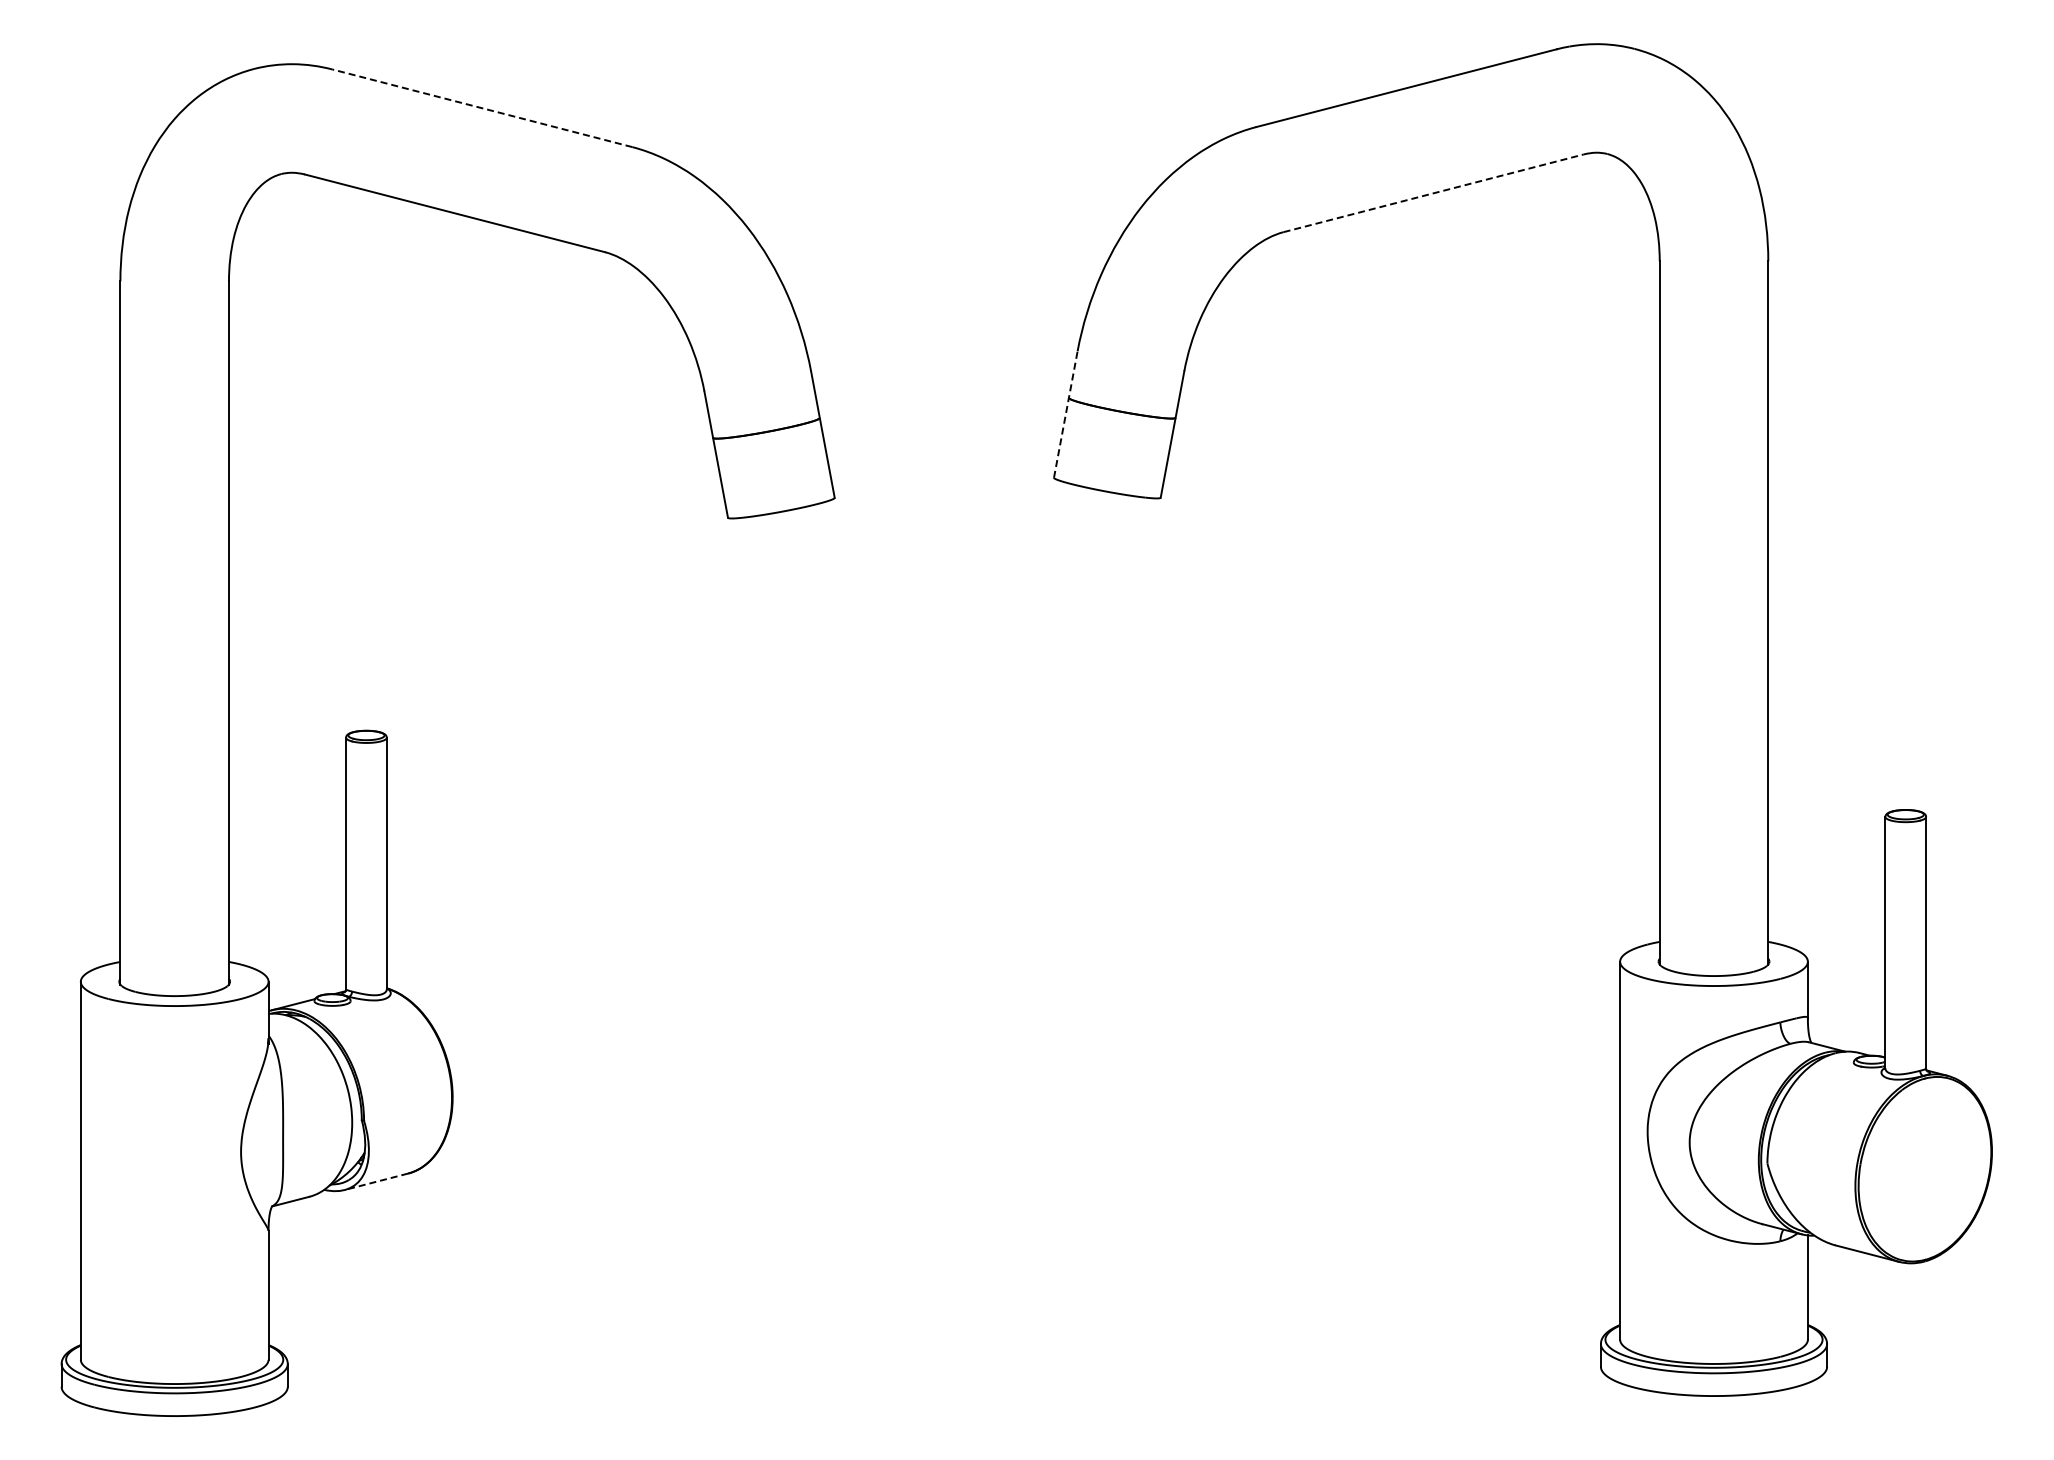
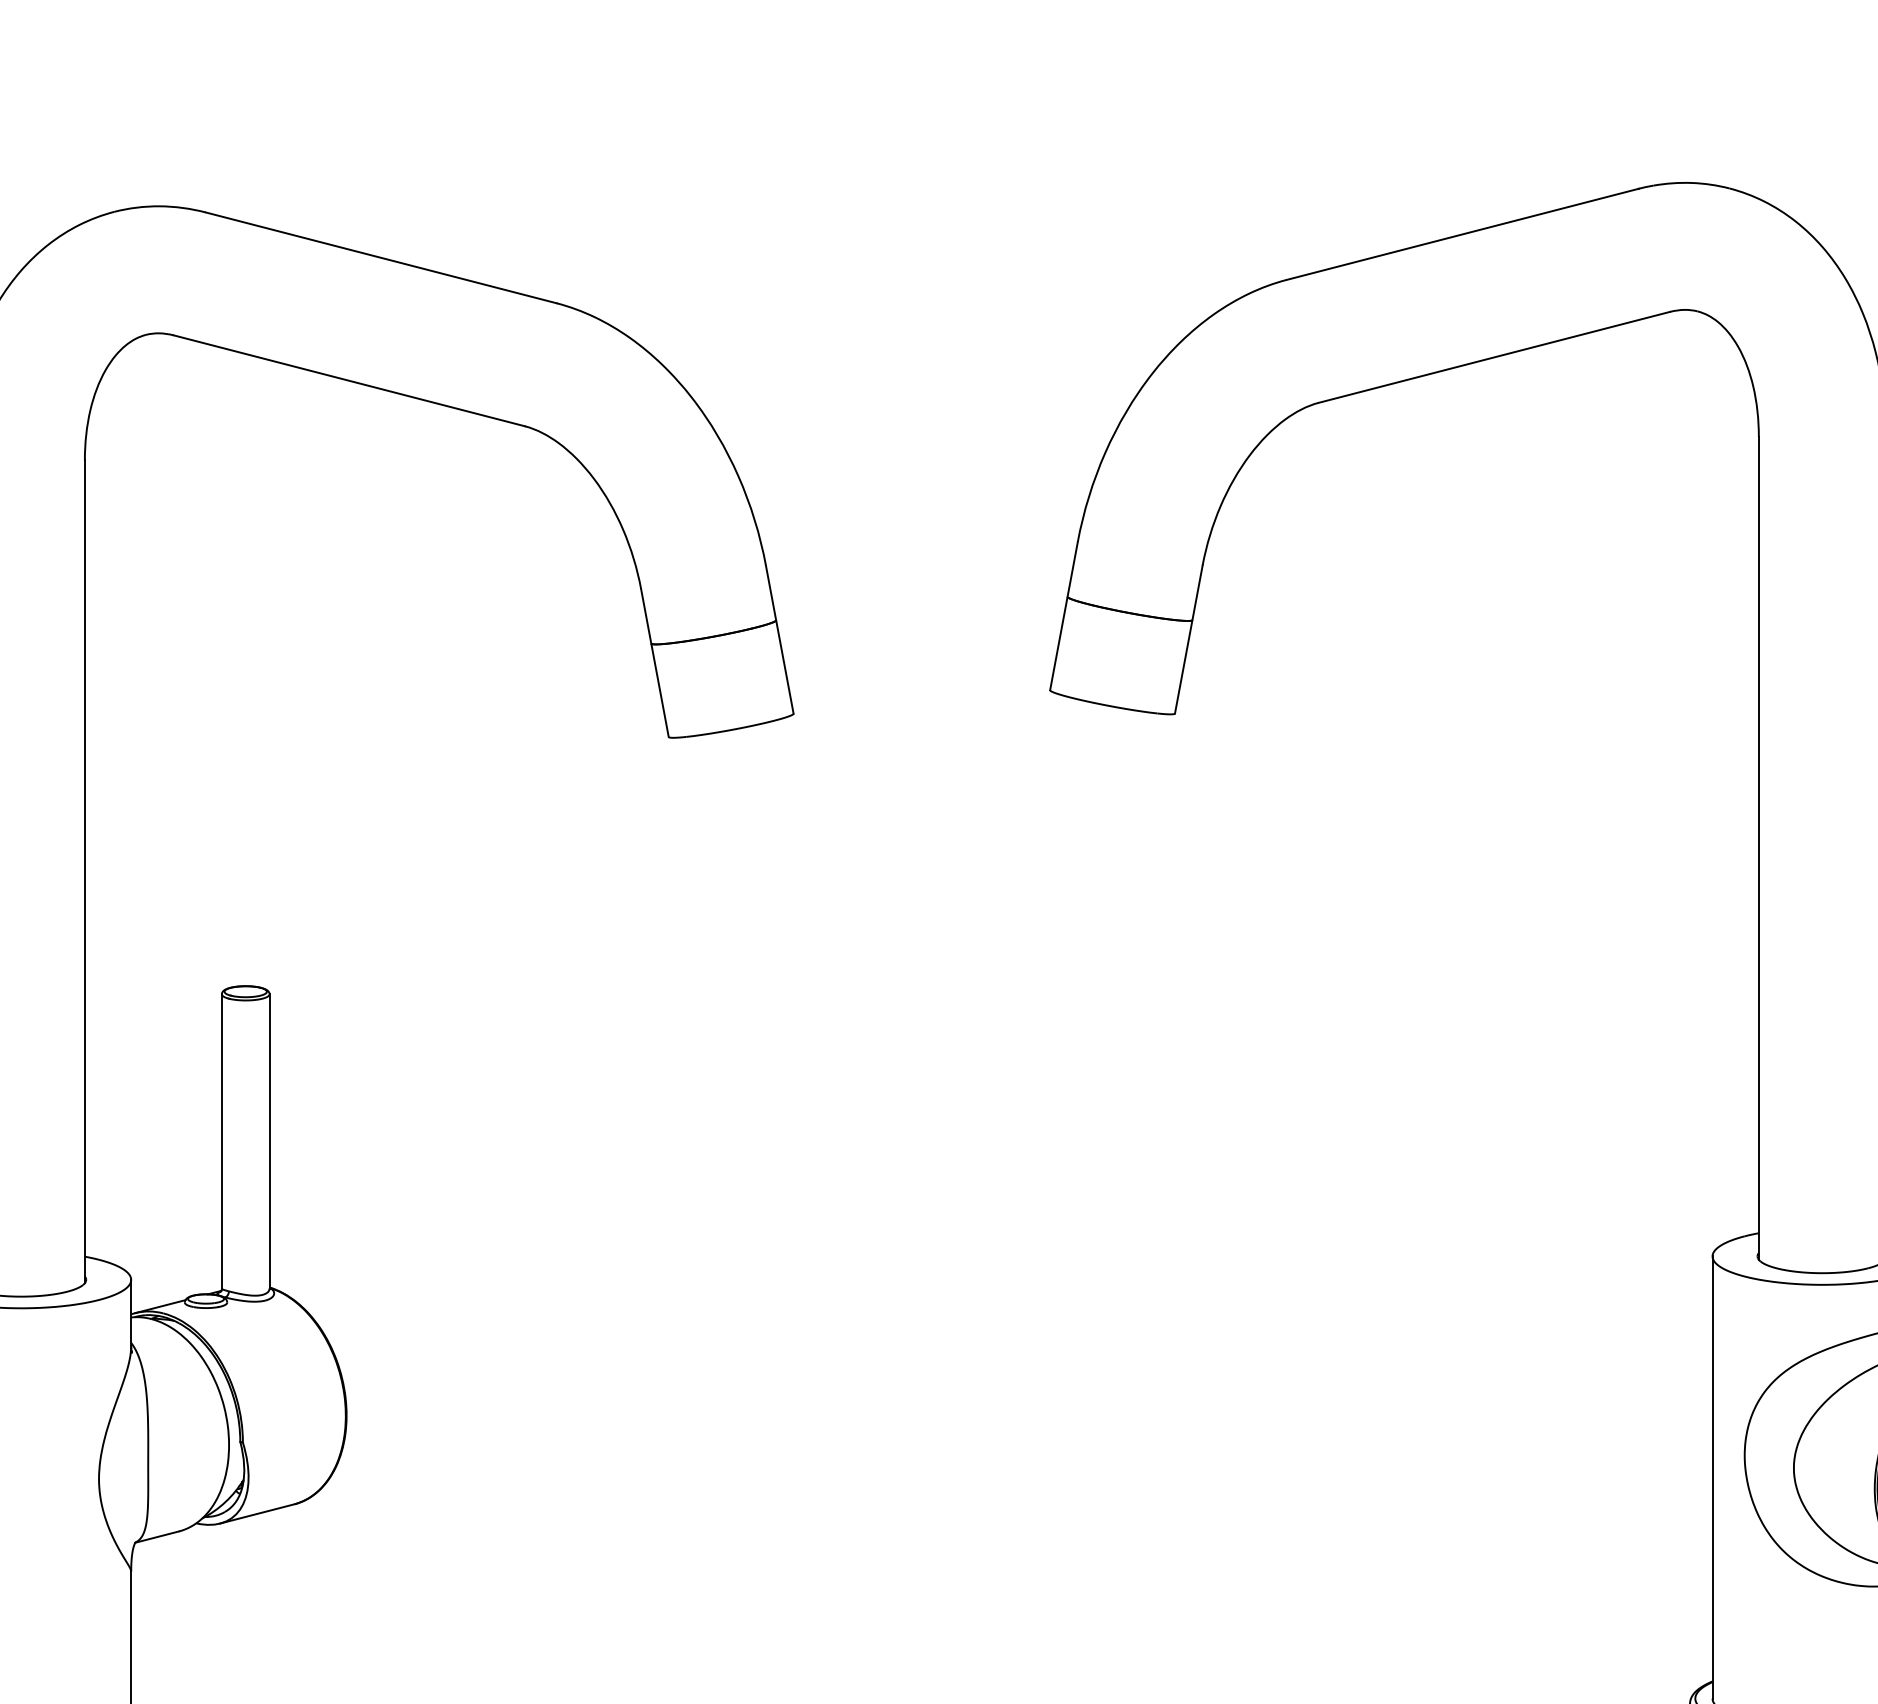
line: (482, 108) -> (381, 258), dashed -> solid
line: (1433, 193) -> (1494, 357), dashed -> solid
line: (1065, 414) -> (1063, 616), dashed -> solid
line: (376, 1181) -> (257, 1513), dashed -> solid

